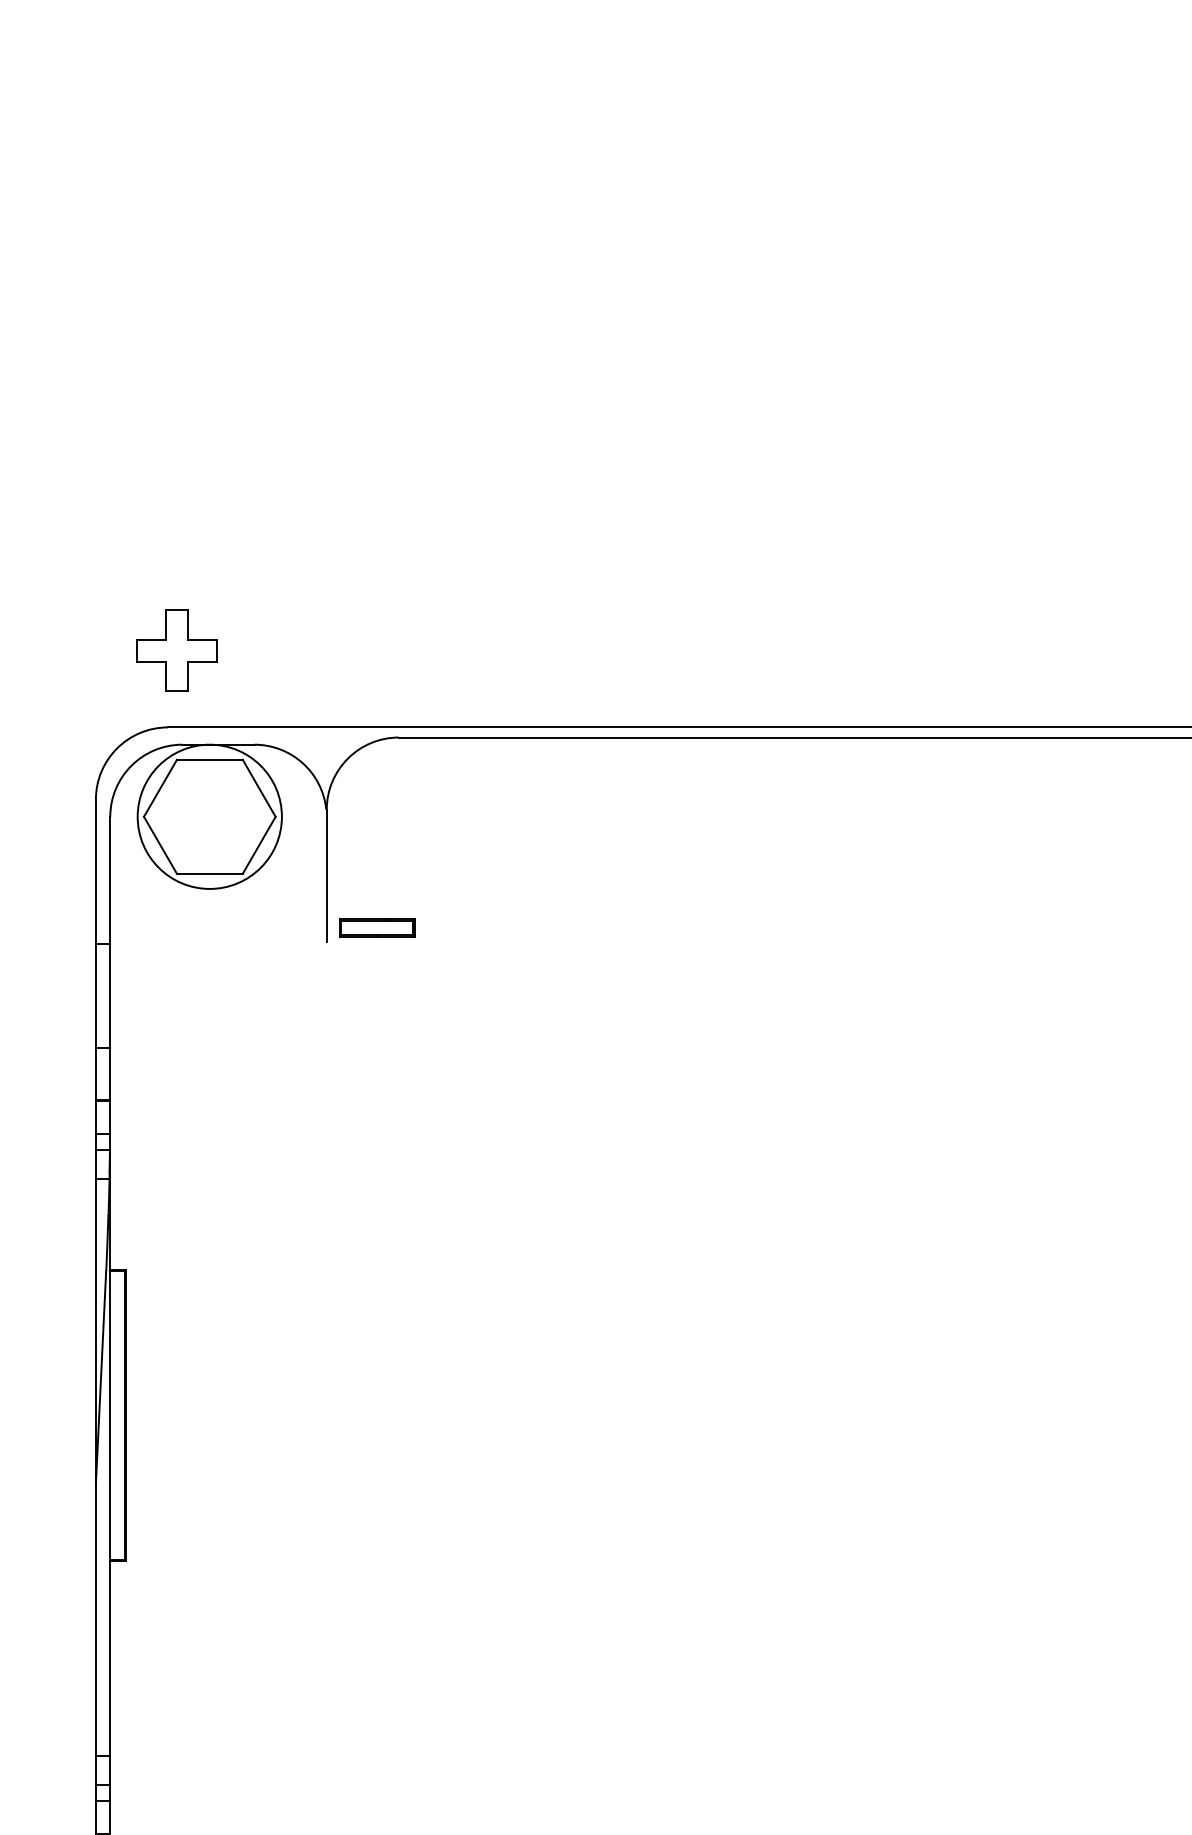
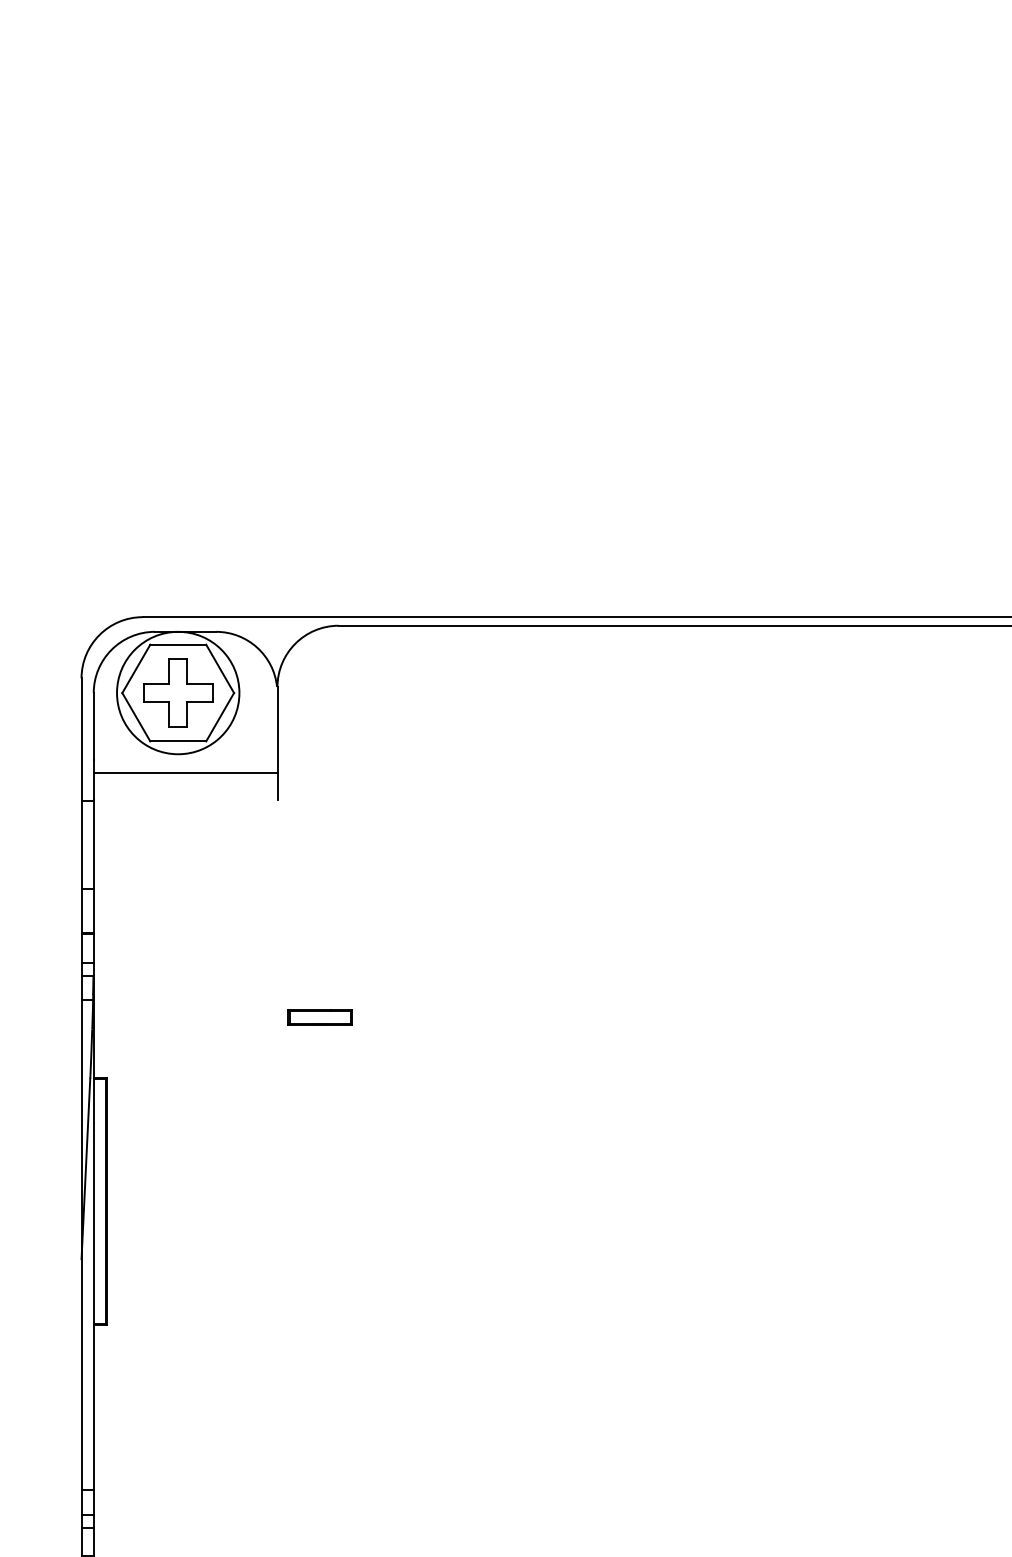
part: (177, 650) -> (178, 692), moved
line: (218, 910) -> (185, 772), added
part: (376, 928) -> (319, 1017), moved

